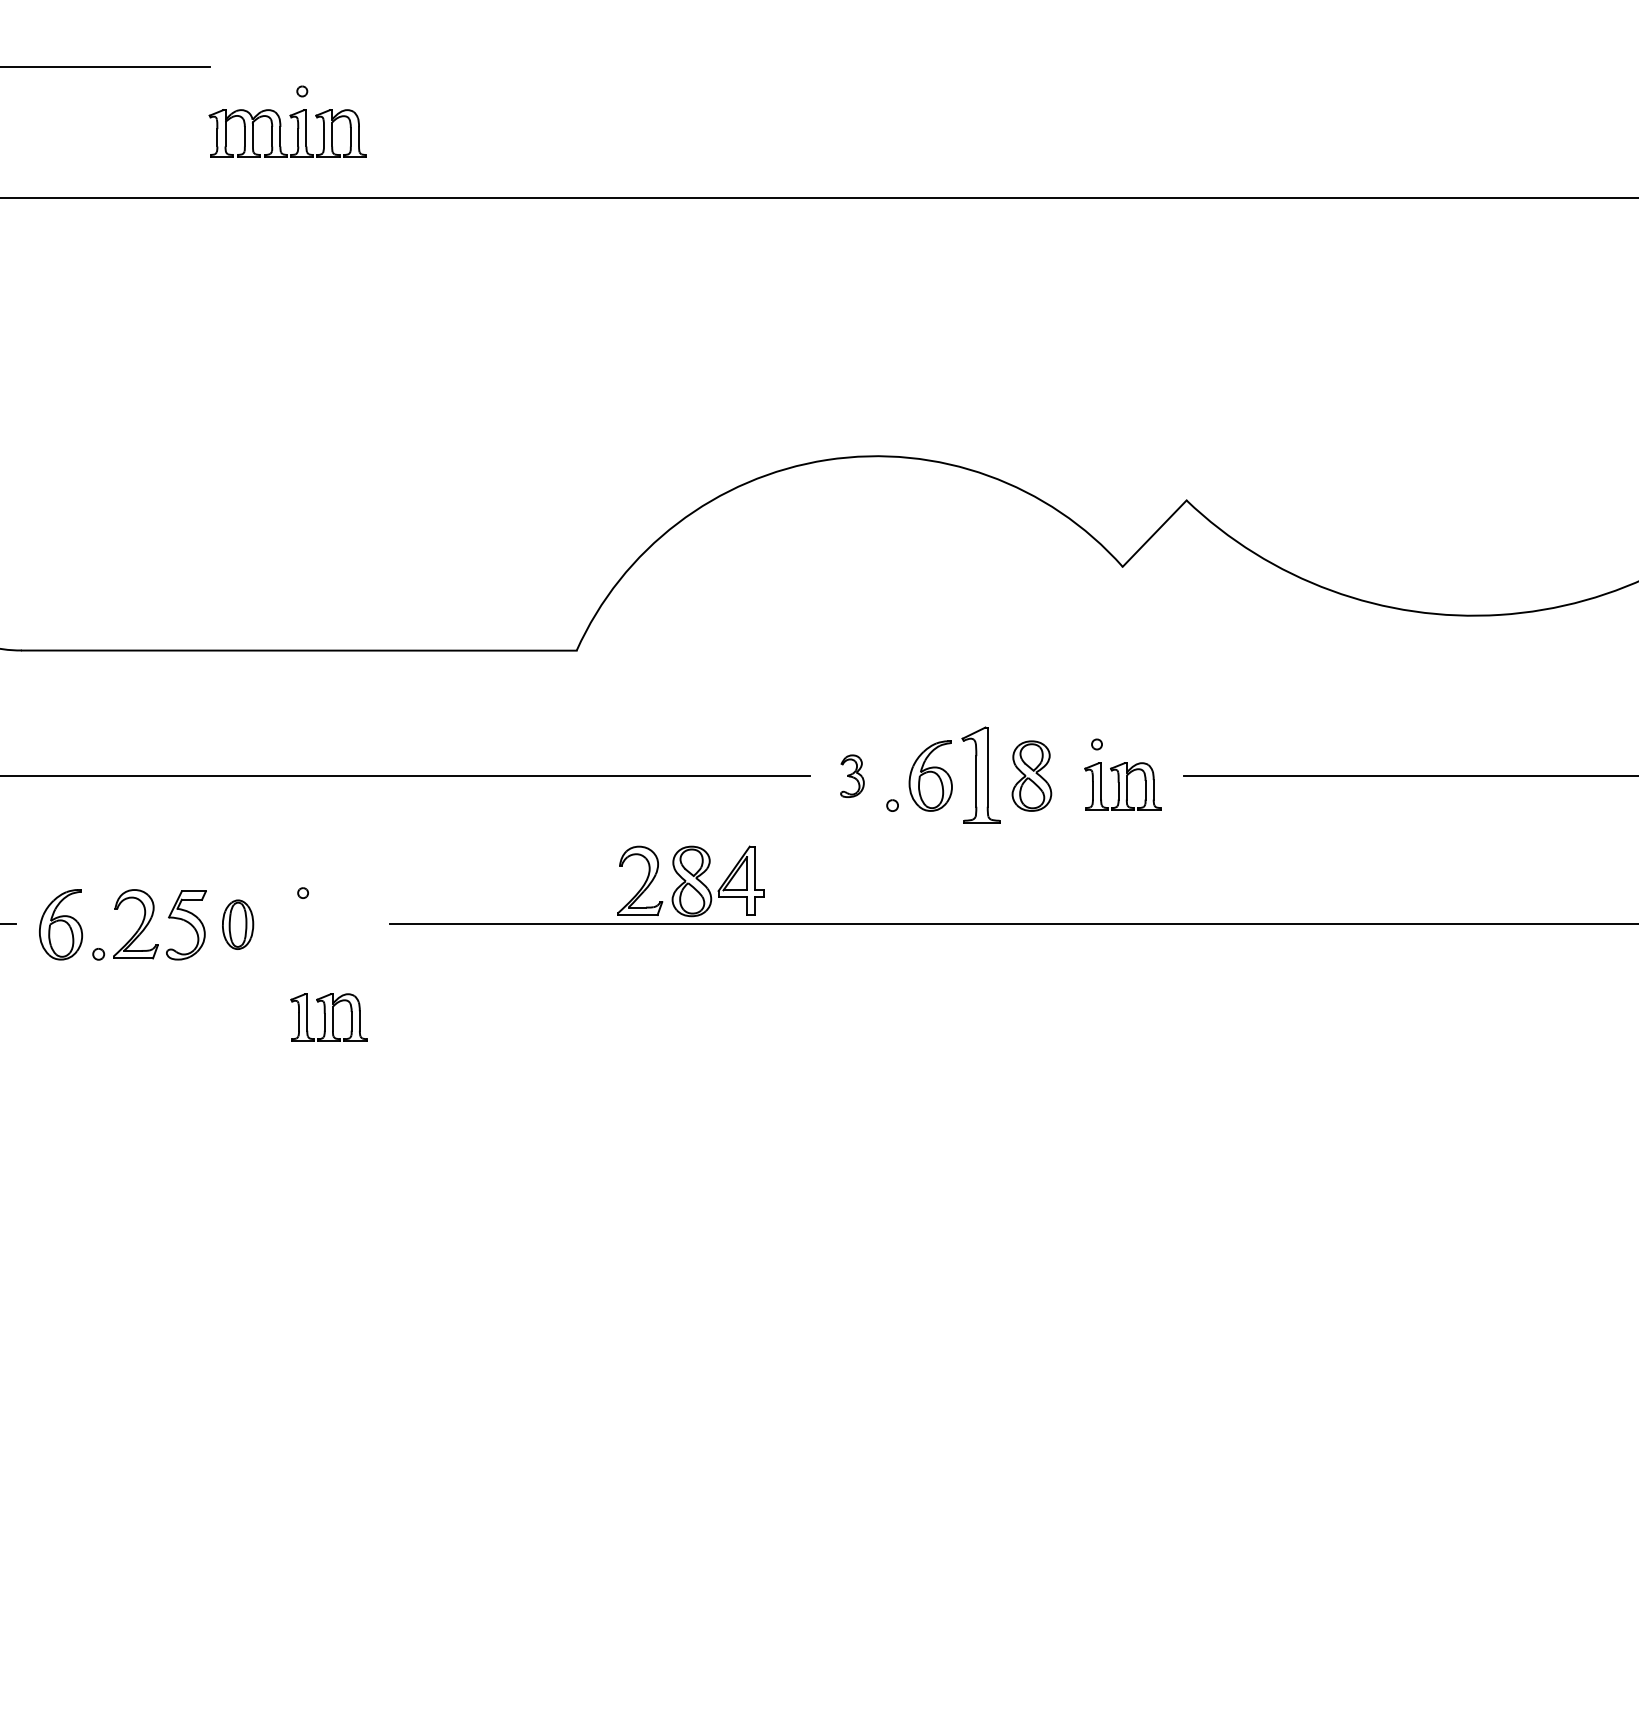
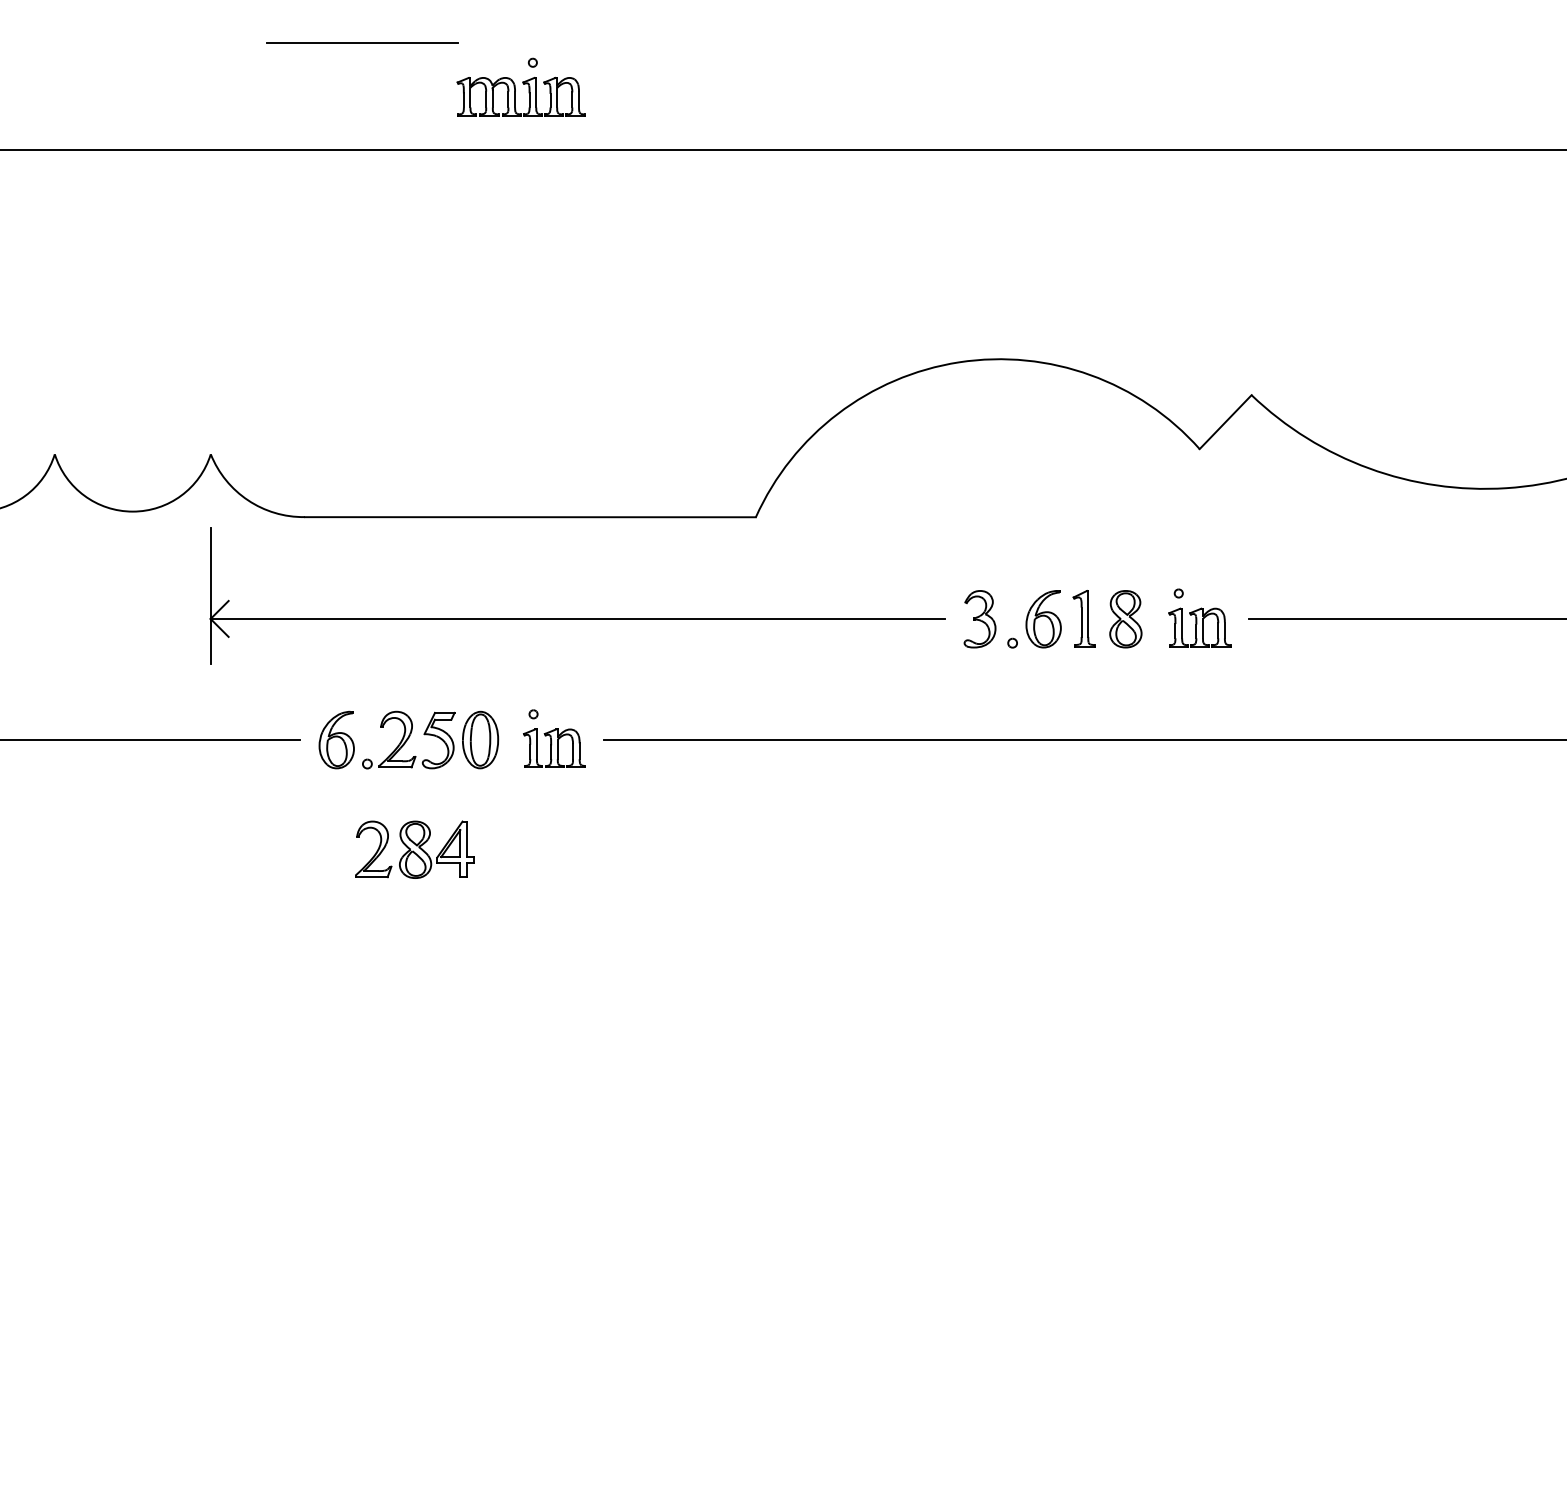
part: (979, 775) -> (1083, 618), size x0.71
part: (851, 776) -> (979, 619), size x1.67
part: (690, 881) -> (414, 849), moved
part: (237, 924) -> (480, 739), size x1.43
part: (328, 1016) -> (554, 747), moved

